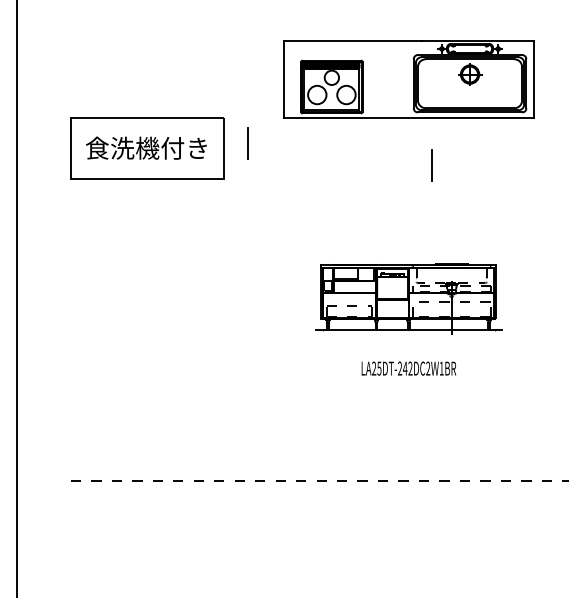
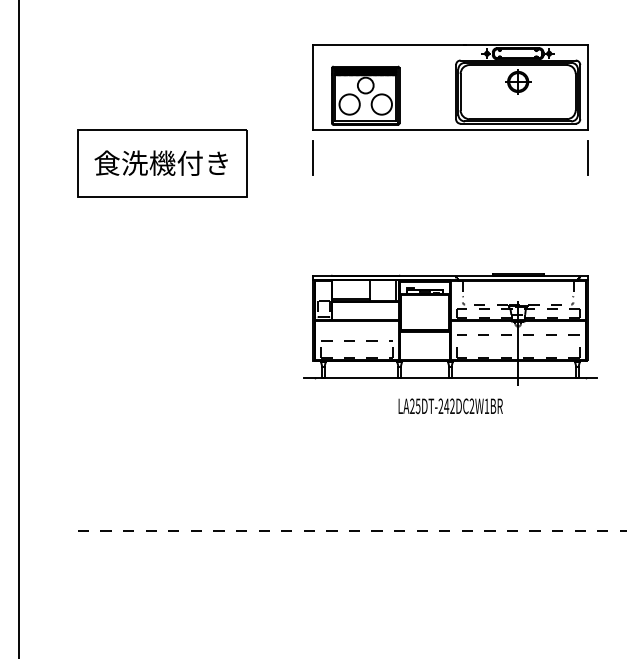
line: (247, 143) -> (312, 157), moved
line: (431, 164) -> (587, 157), moved
part: (408, 299) -> (450, 329), size x1.43

